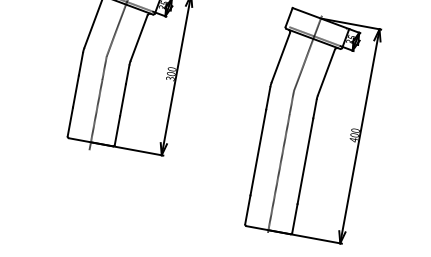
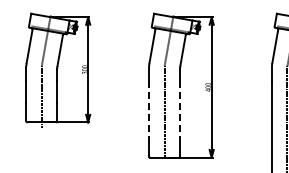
line: (258, 154) -> (149, 110), solid -> dashed
line: (305, 162) -> (180, 110), solid -> dashed

